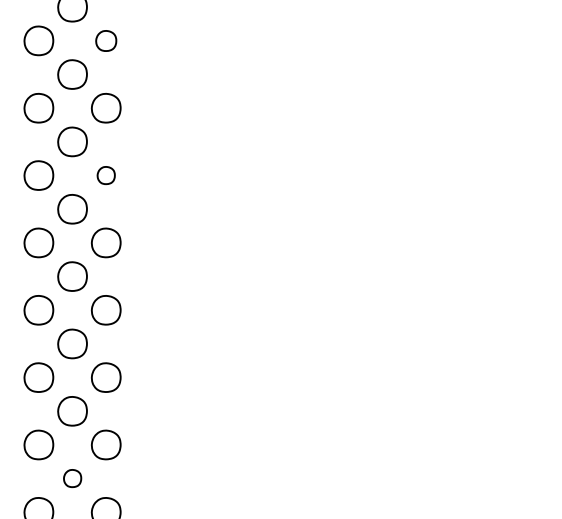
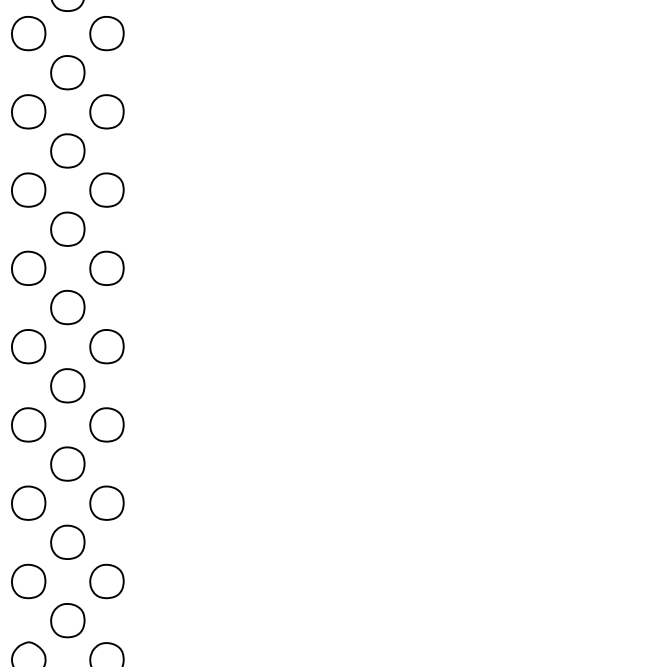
part: (105, 40) -> (106, 33), size x1.43
part: (105, 175) -> (106, 189), size x1.67
part: (72, 477) -> (67, 541), size x1.67

